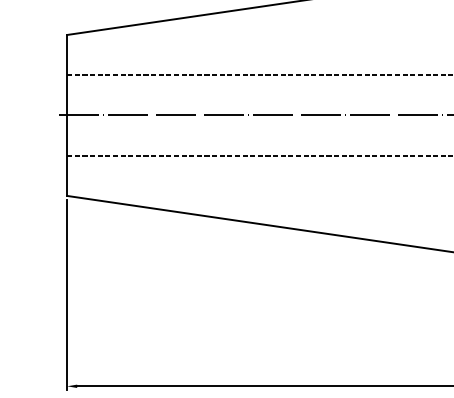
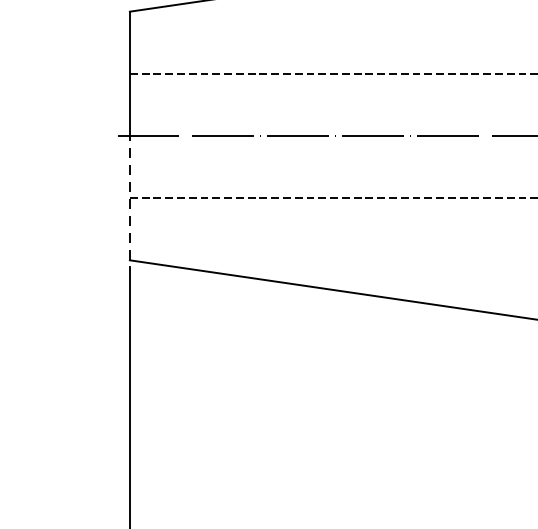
line: (67, 155) -> (130, 197), solid -> dashed

